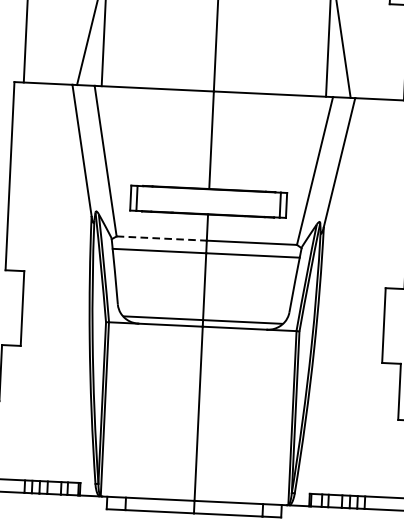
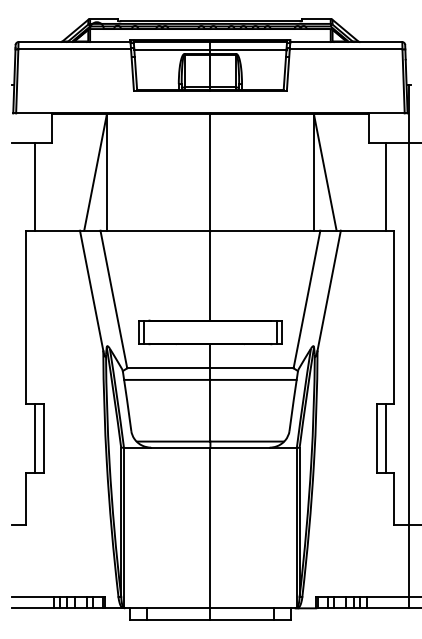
line: (161, 238) -> (168, 368), dashed -> solid
line: (13, 307) -> (35, 438), added
line: (393, 325) -> (385, 438), added

